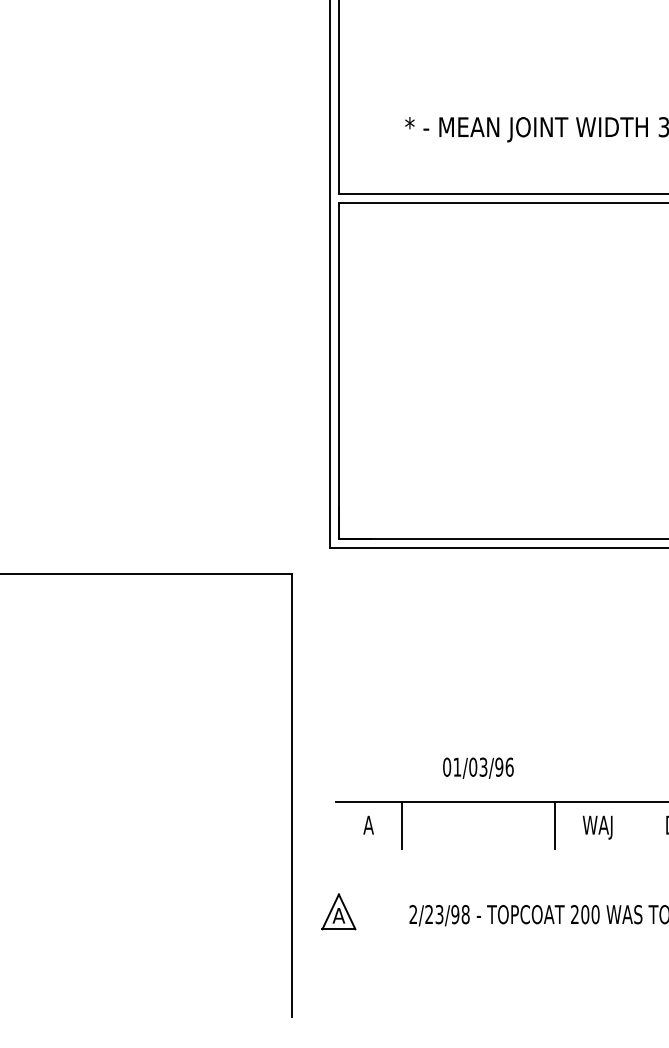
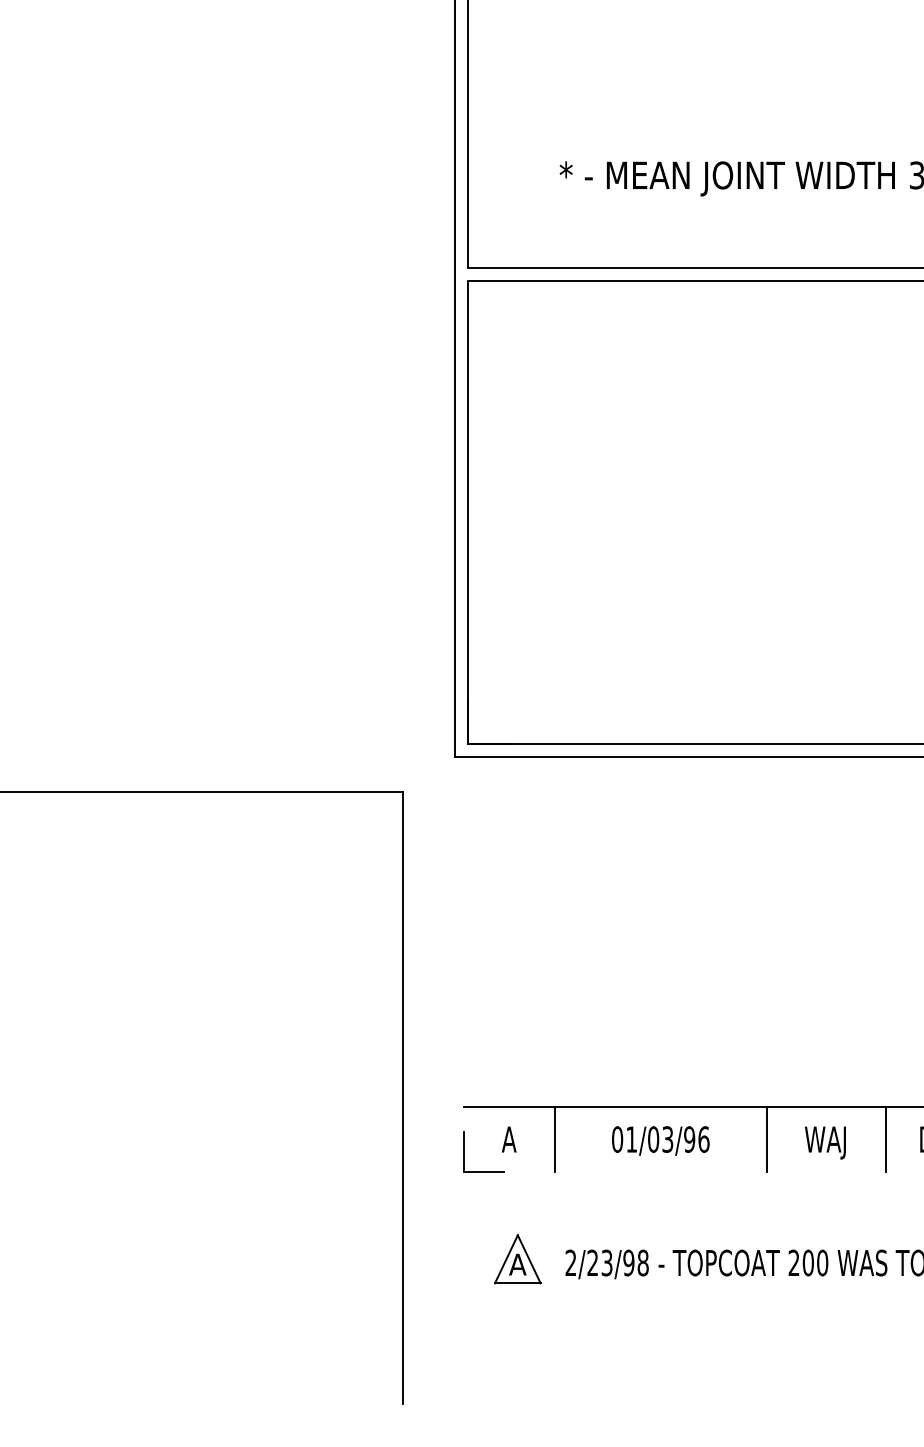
text: (478, 767) -> (660, 1139), moved
line: (641, 824) -> (886, 1138), added
part: (336, 833) -> (464, 1150), added
part: (338, 911) -> (517, 1258), moved

